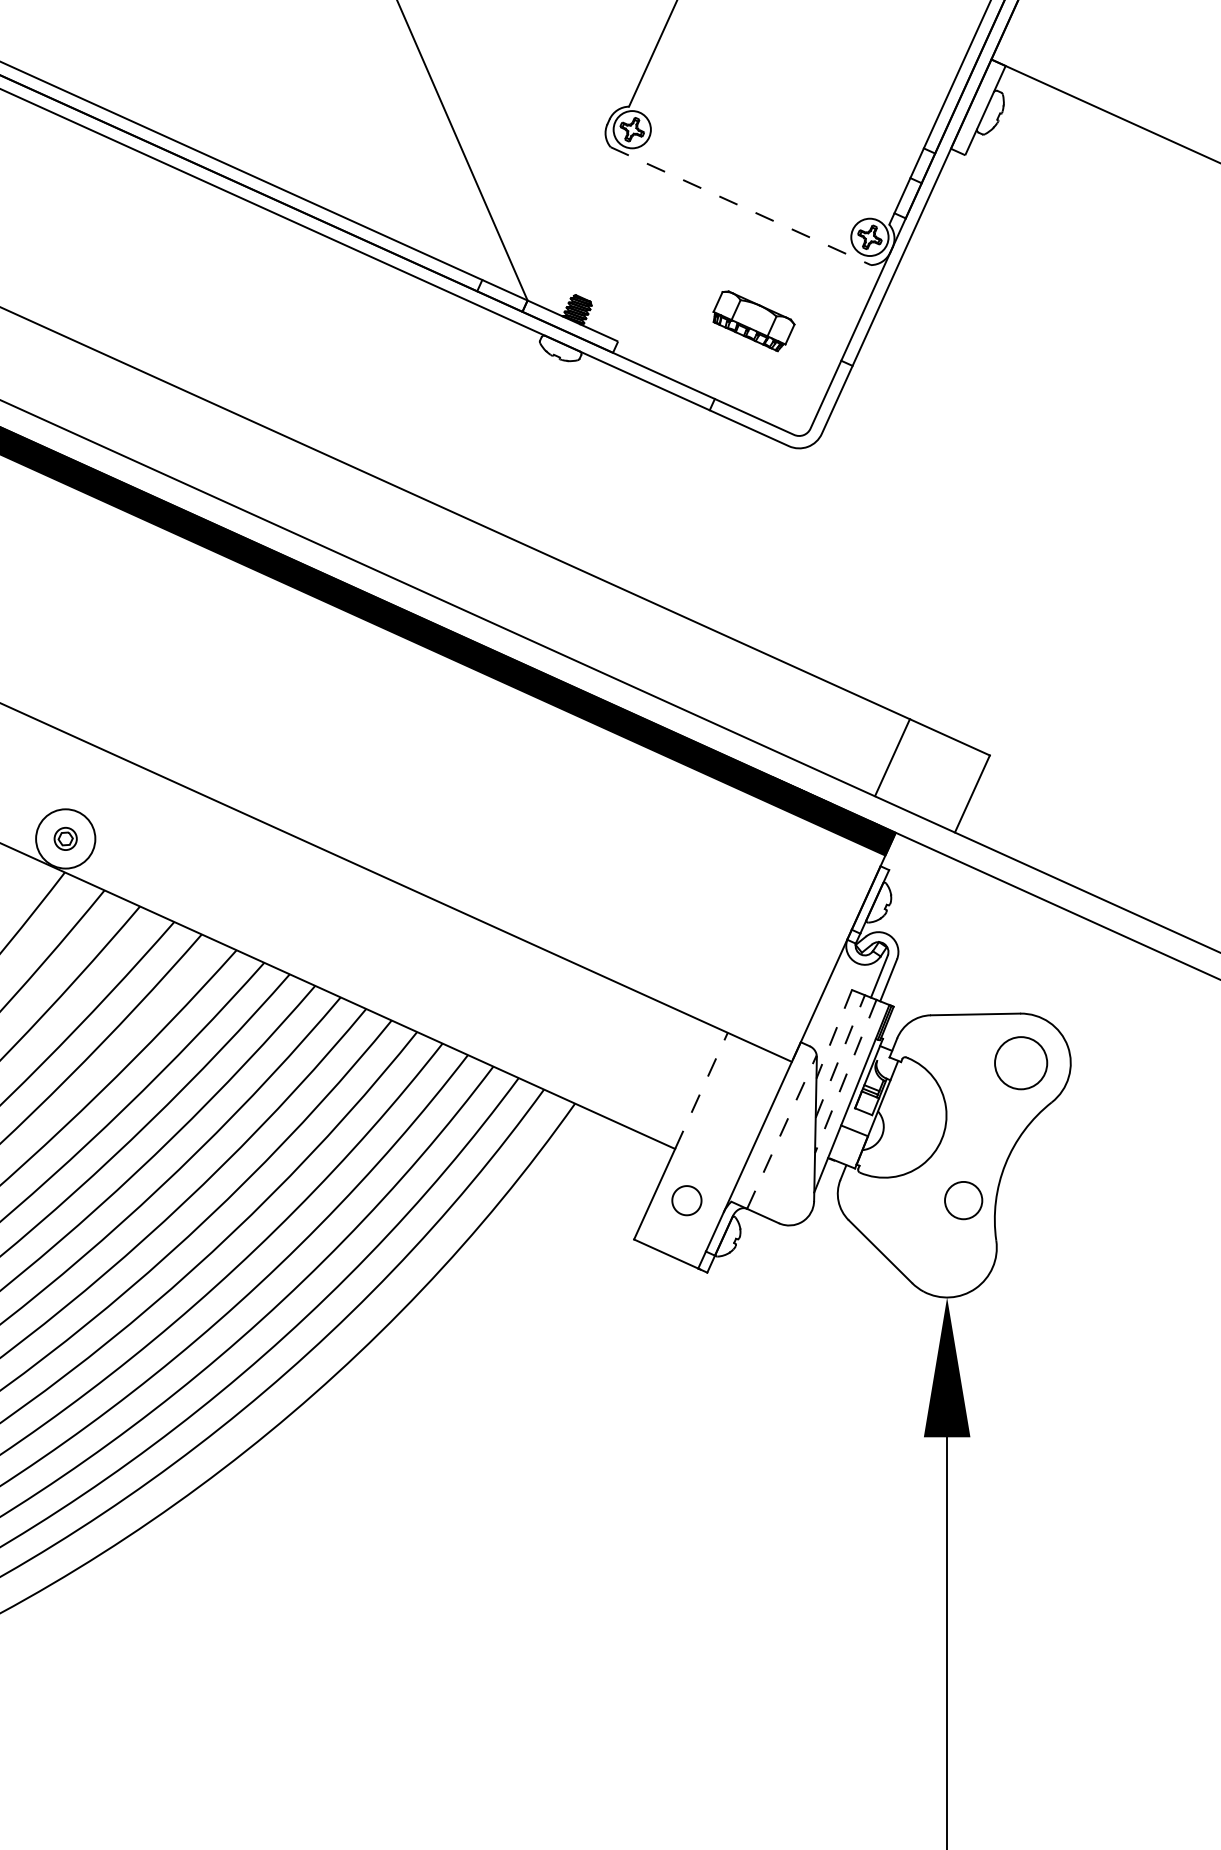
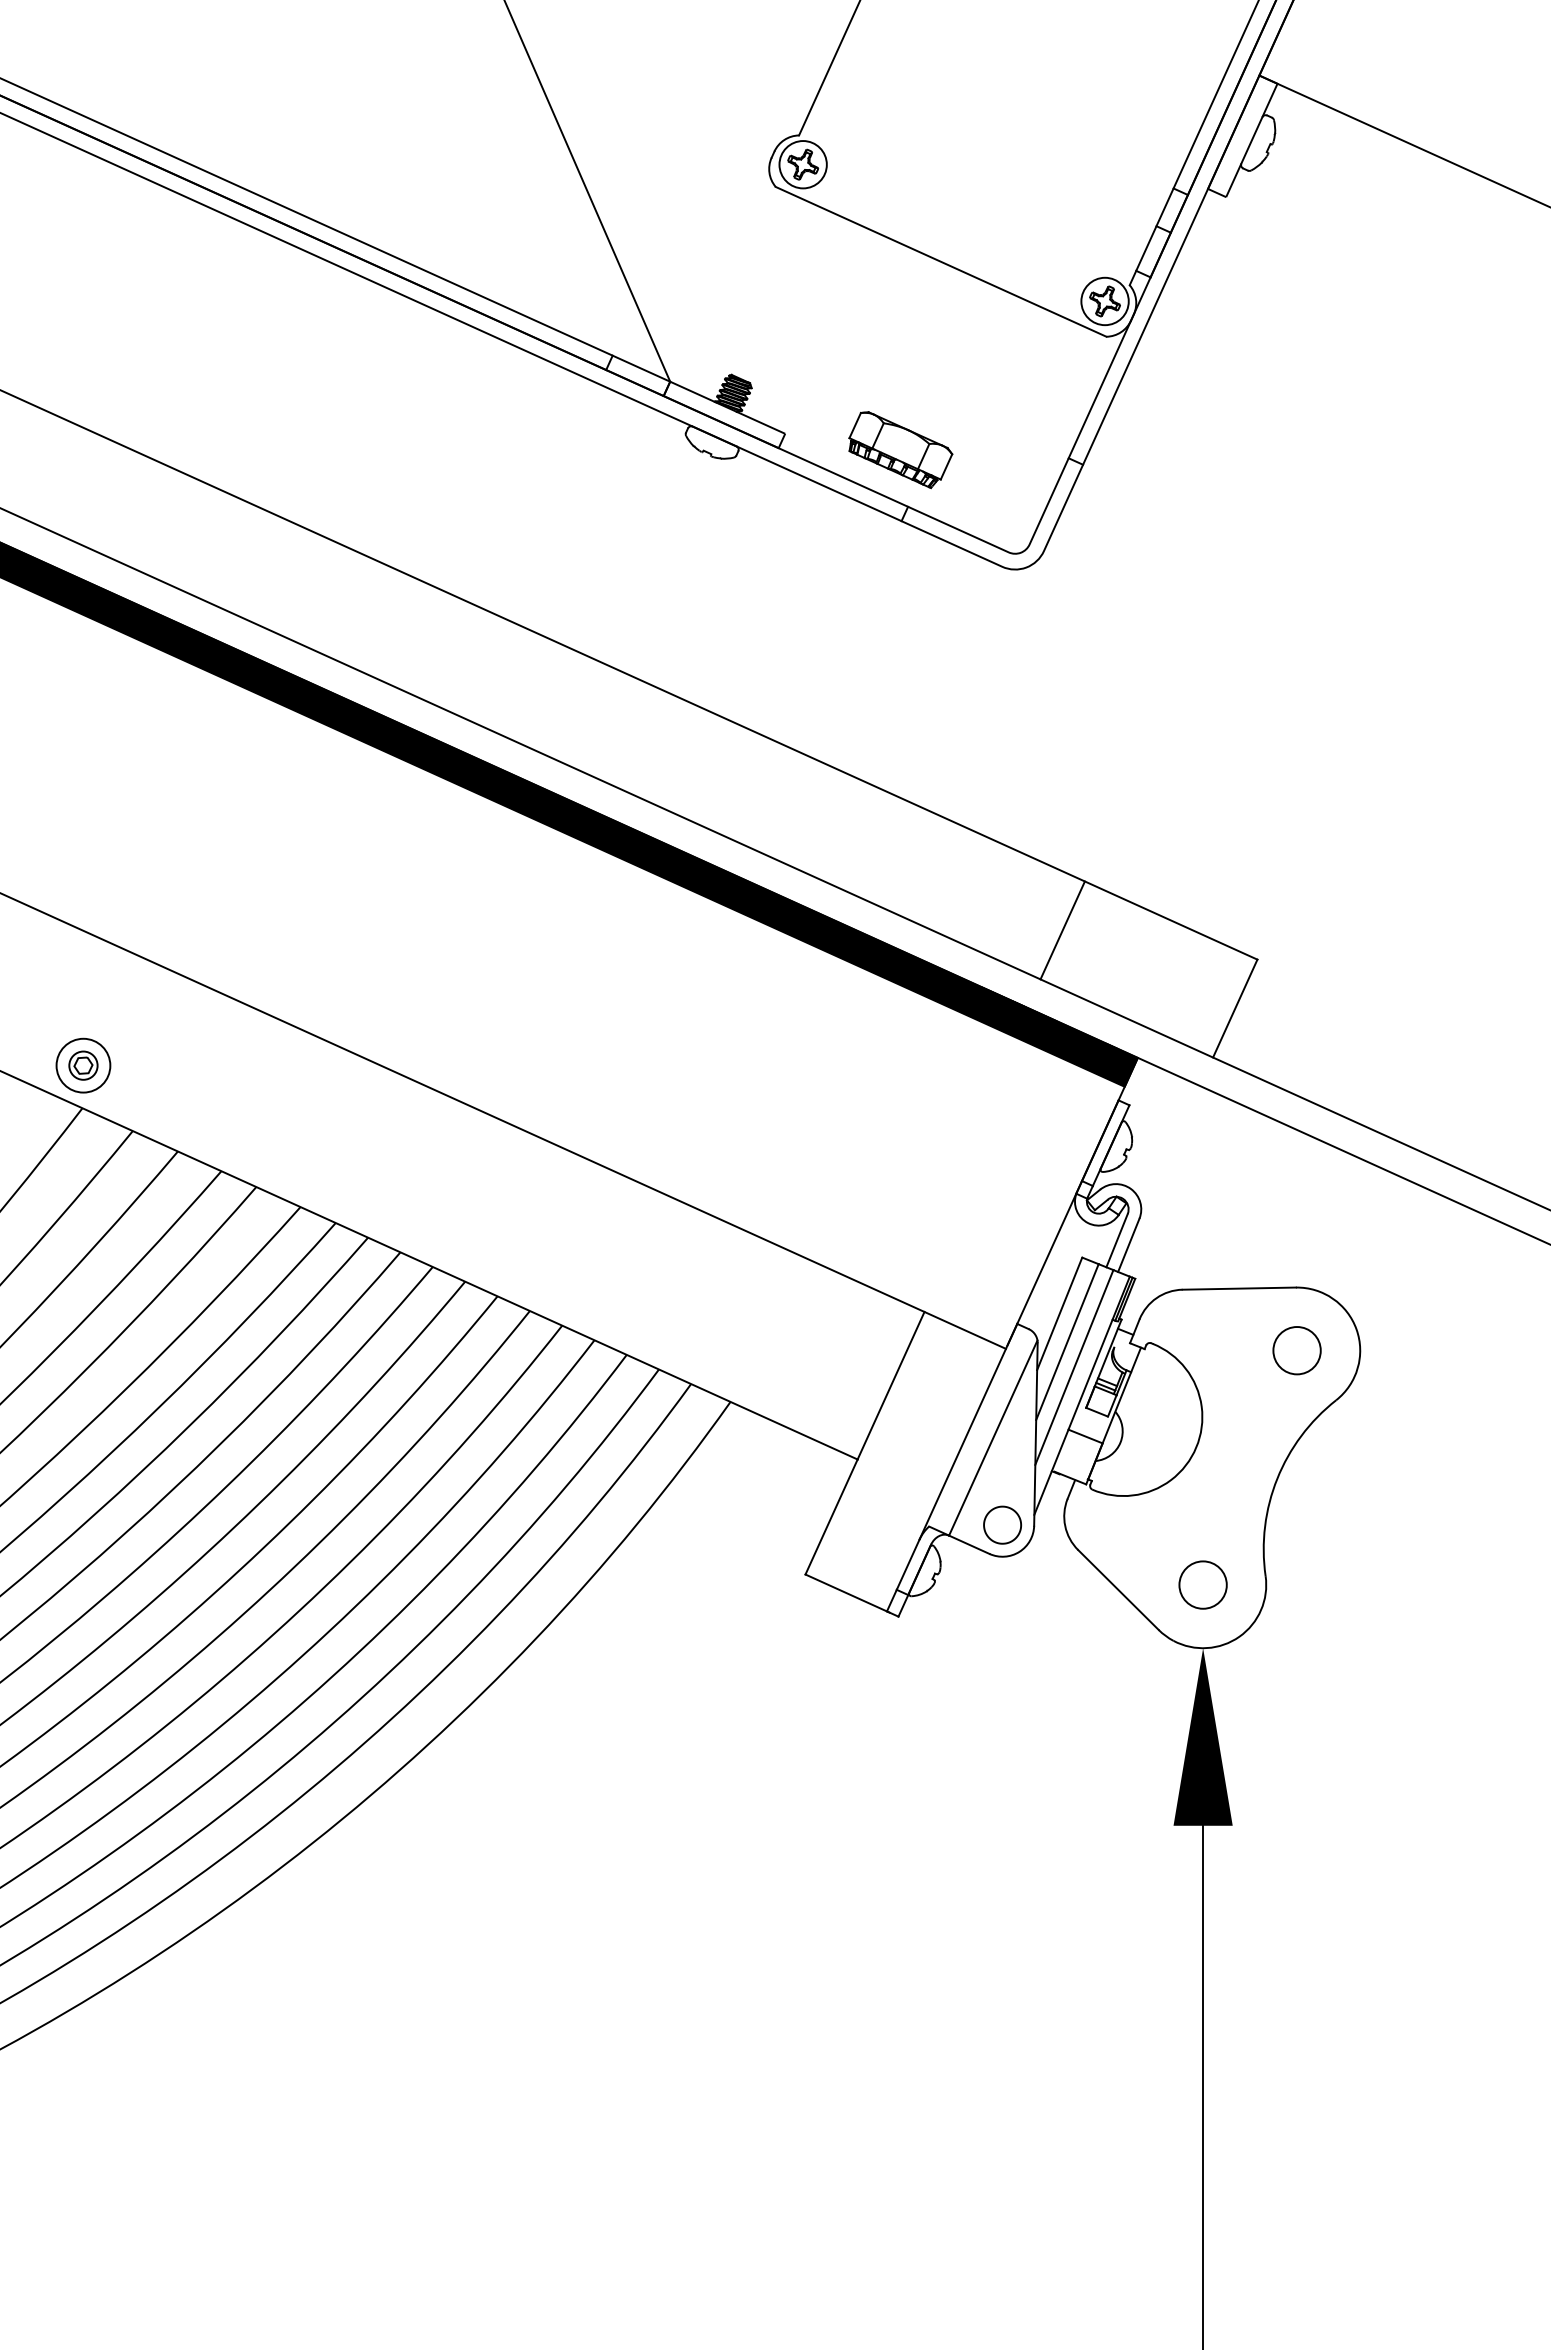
line: (741, 206) -> (941, 262), dashed -> solid
part: (753, 321) -> (900, 450), moved
line: (892, 757) -> (1062, 930), moved
circle: (65, 838) -> (83, 1065), size x0.71
line: (834, 1034) -> (1059, 1314), dashed -> solid
line: (840, 1056) -> (1067, 1342), dashed -> solid
circle: (1020, 1063) -> (1296, 1350), size x0.71
line: (845, 1076) -> (1074, 1367), dashed -> solid
line: (701, 1090) -> (891, 1385), dashed -> solid
line: (782, 1131) -> (993, 1437), dashed -> solid
part: (686, 1200) -> (1002, 1524), moved
circle: (963, 1200) -> (1202, 1584), moved

